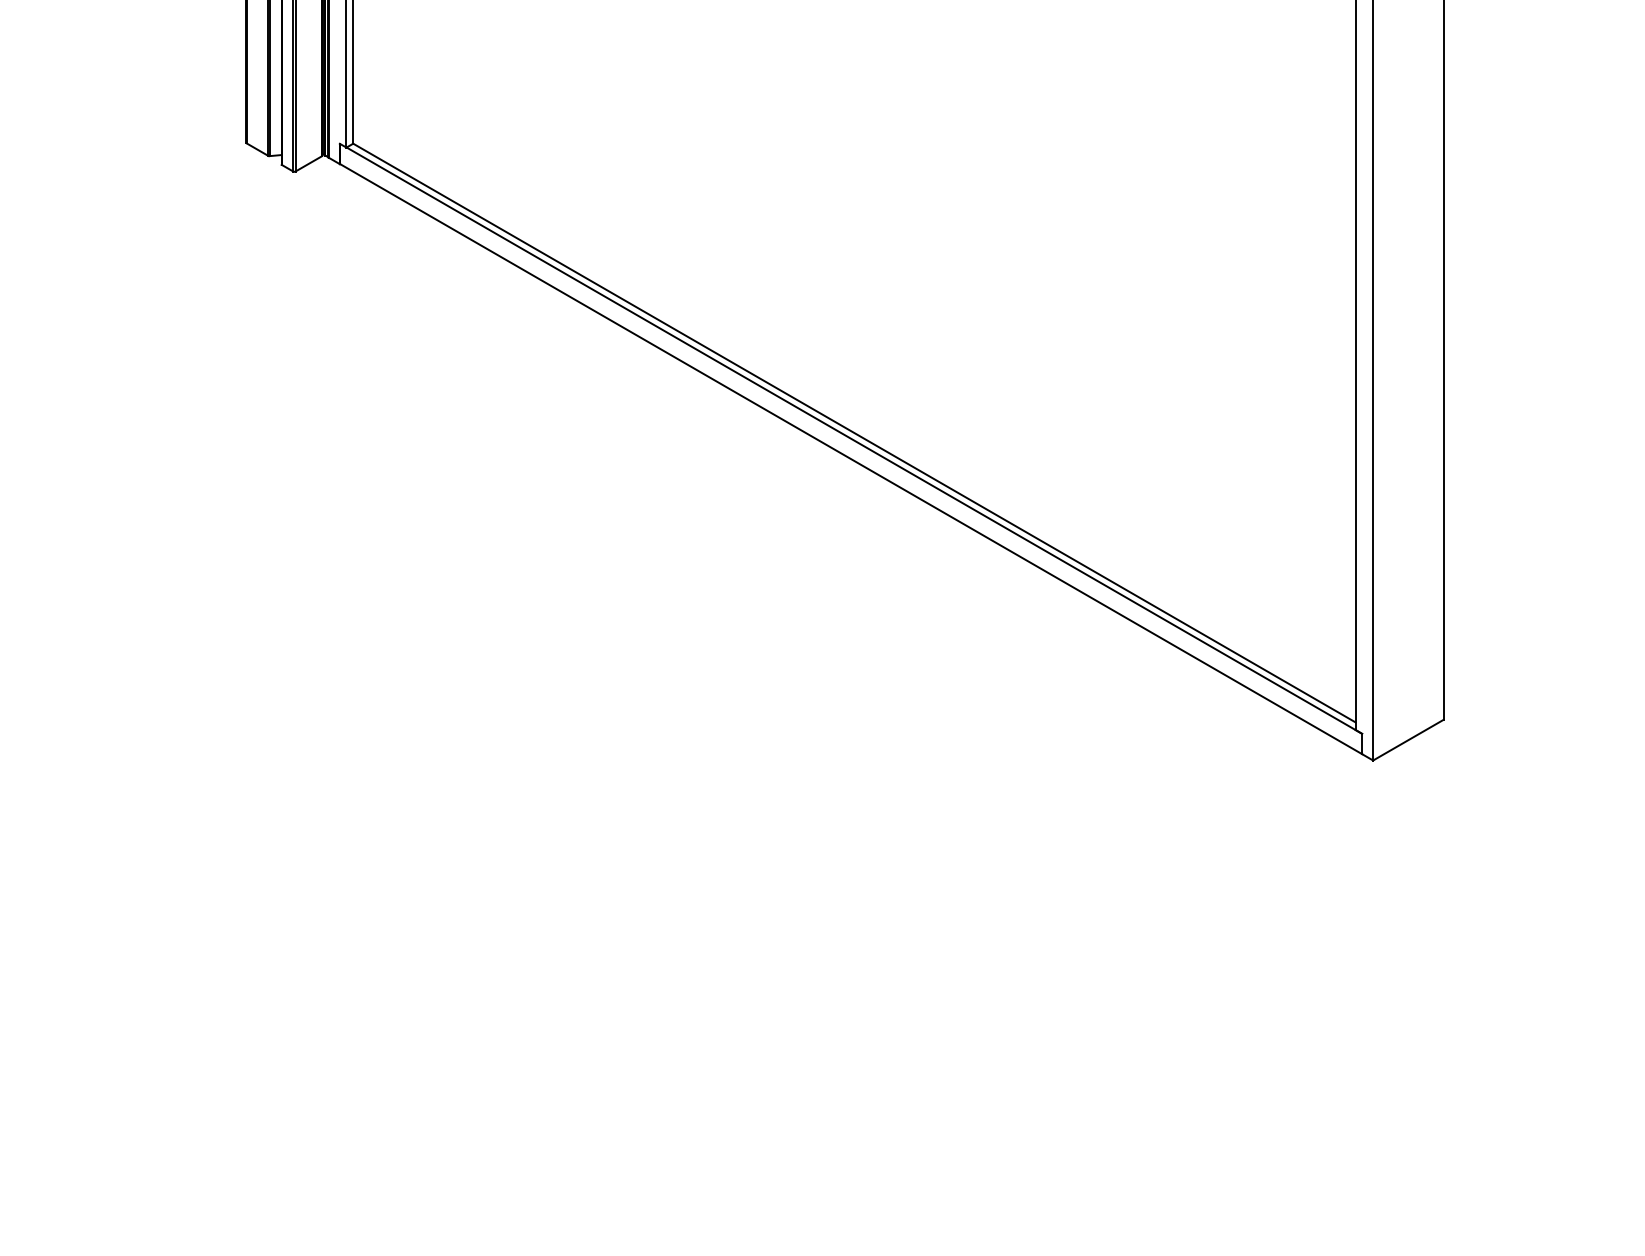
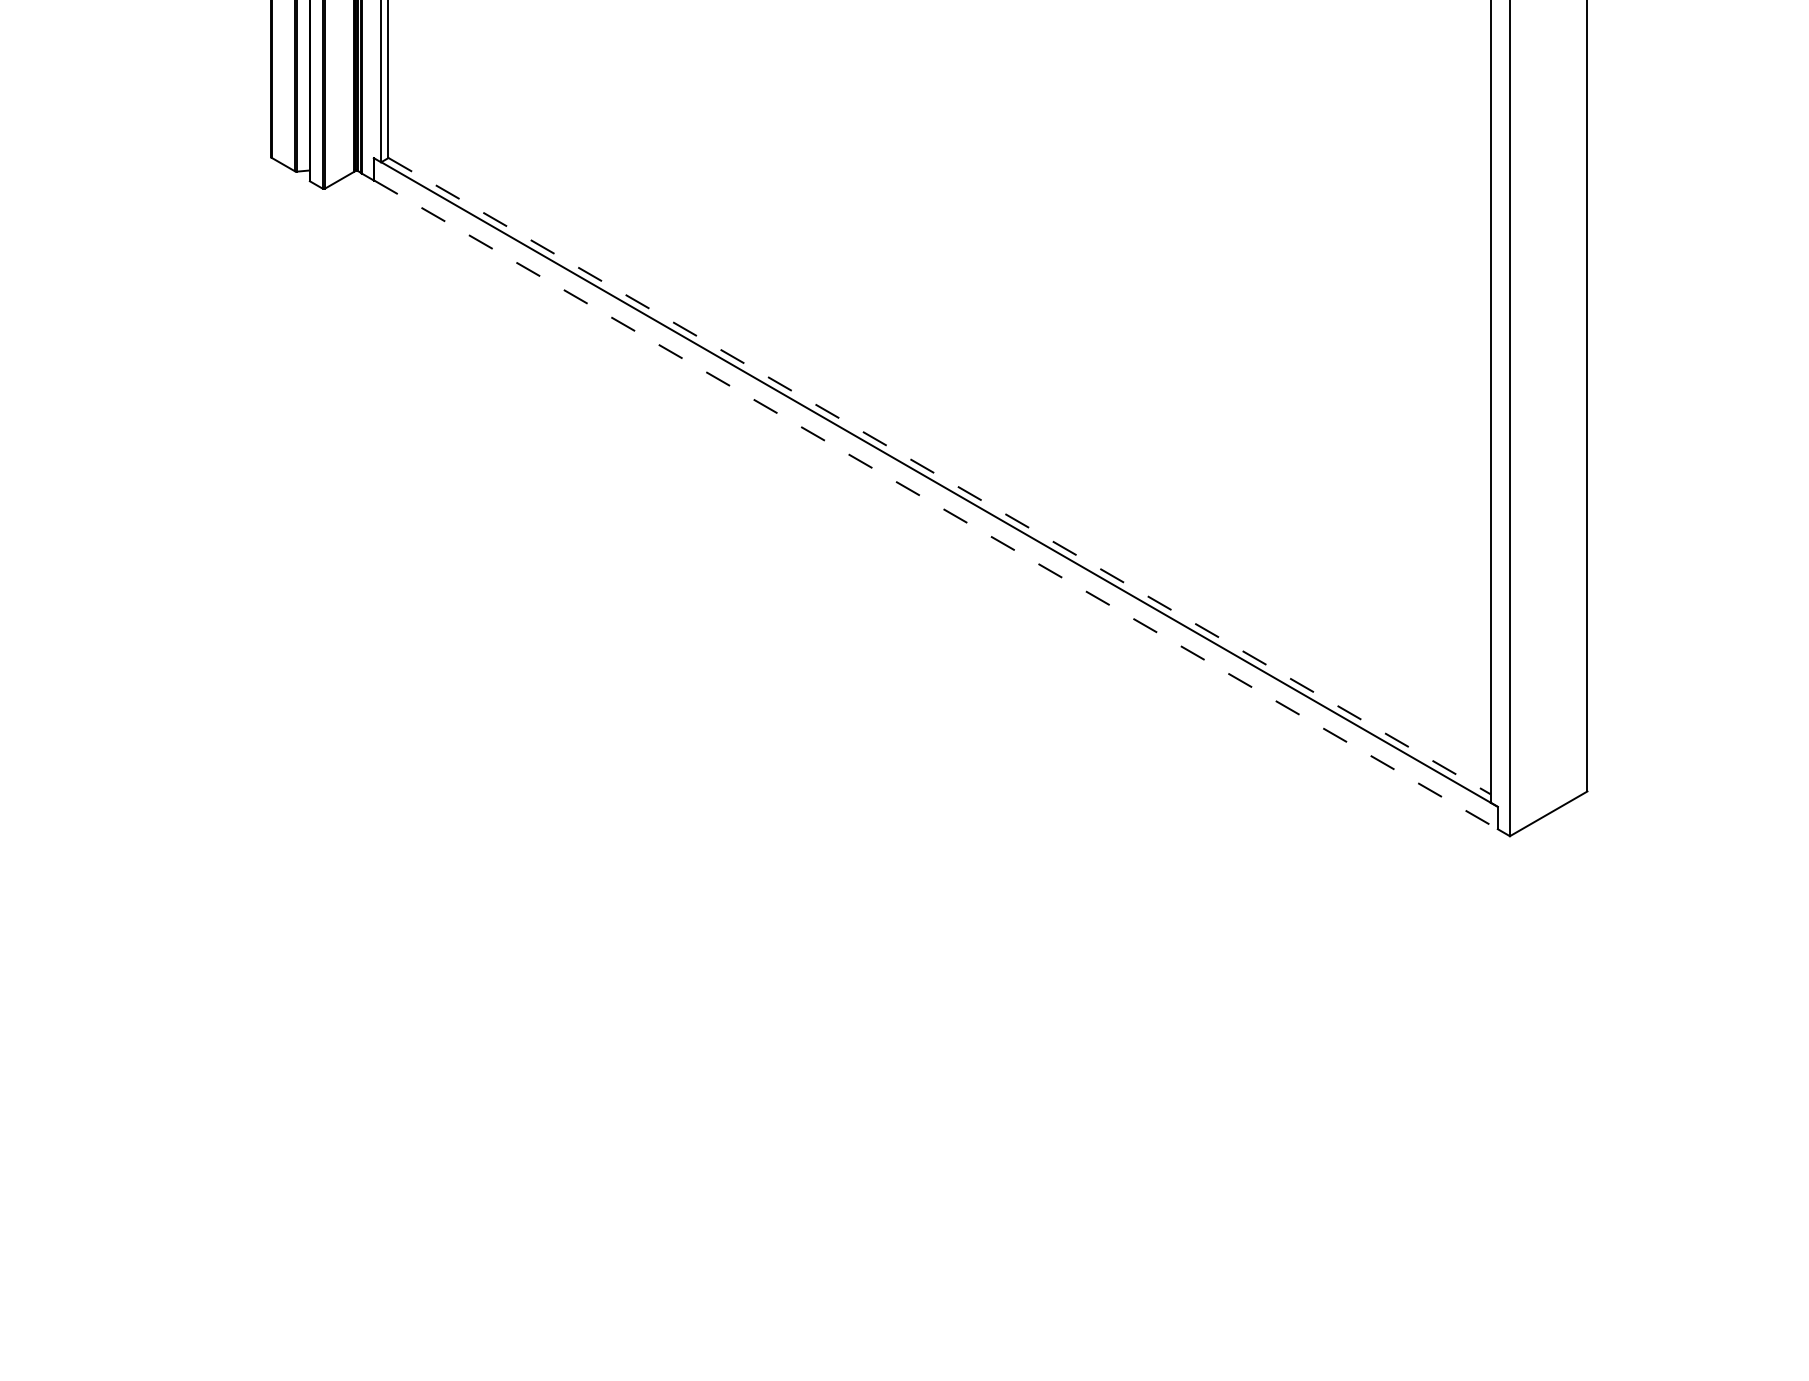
line: (854, 432) -> (939, 475), solid -> dashed
line: (851, 459) -> (936, 505), solid -> dashed

